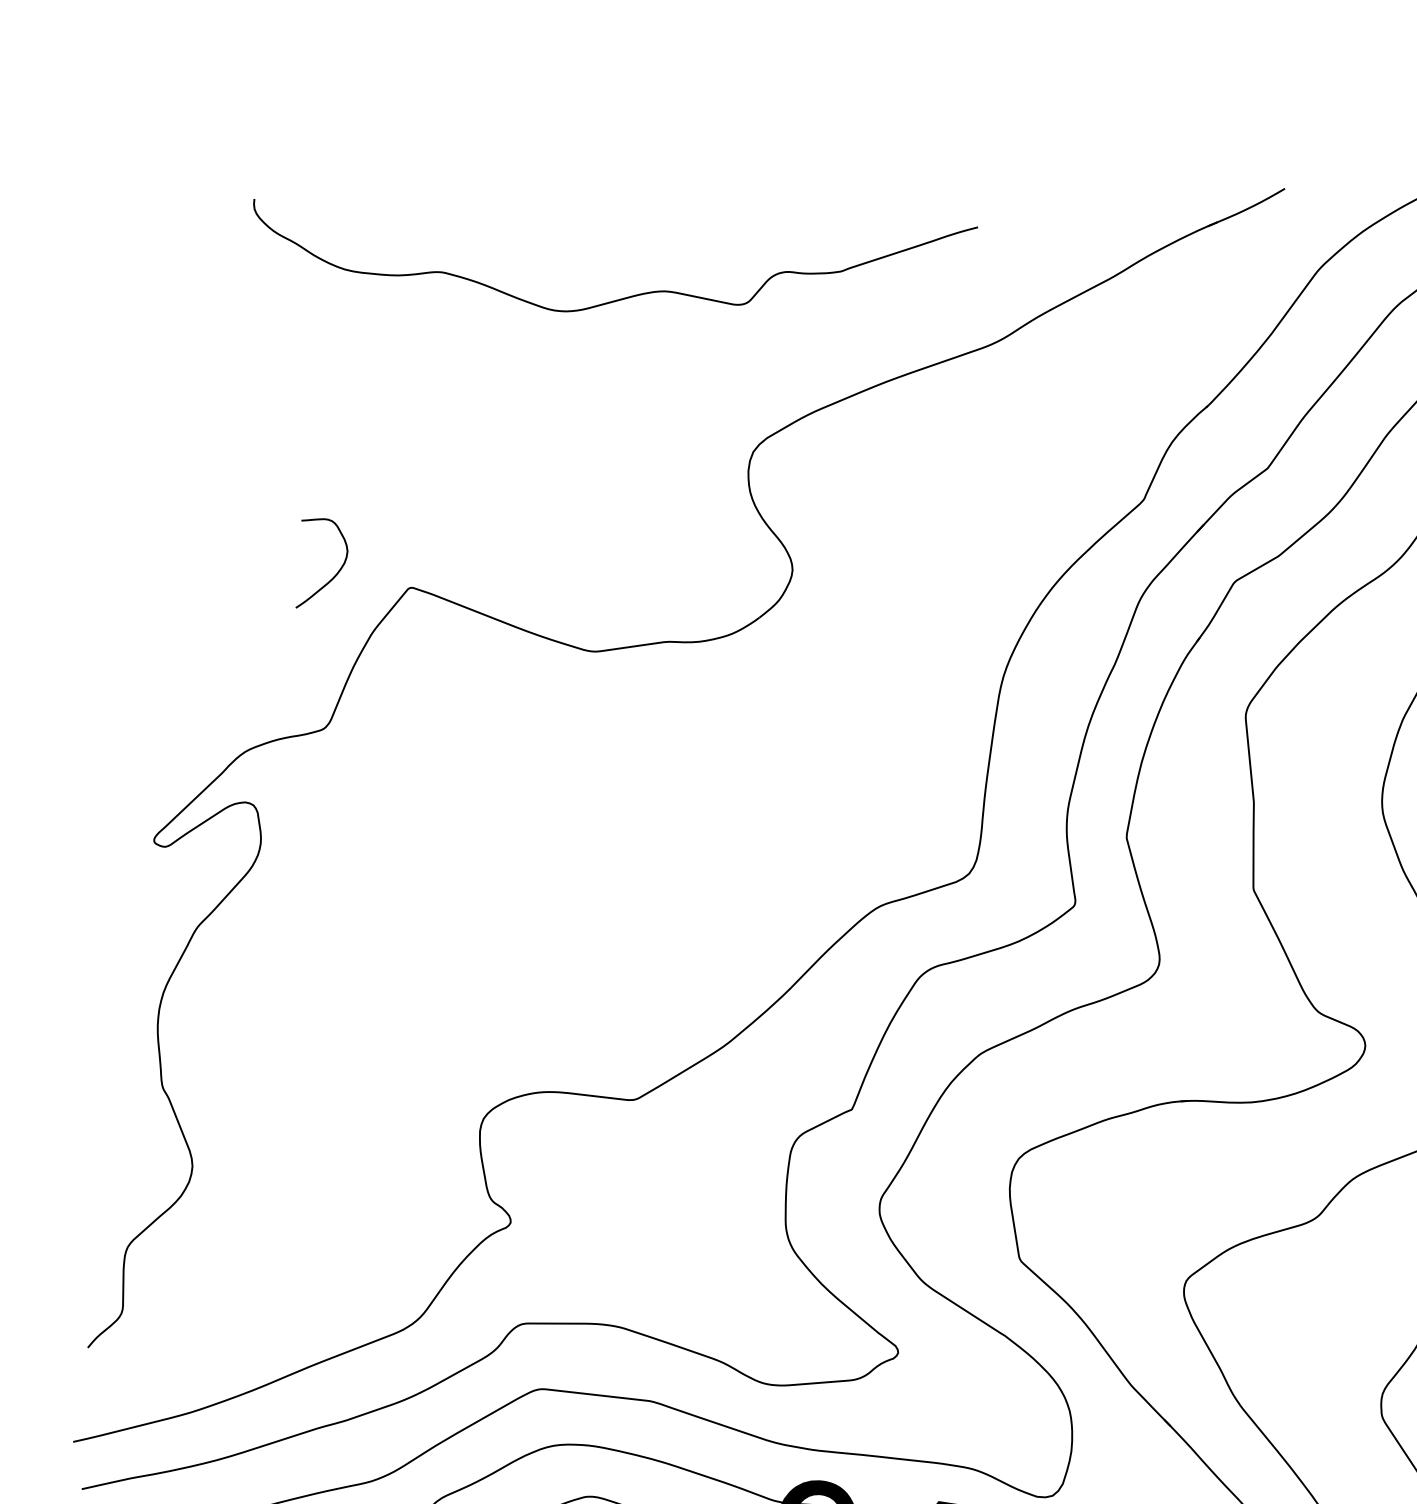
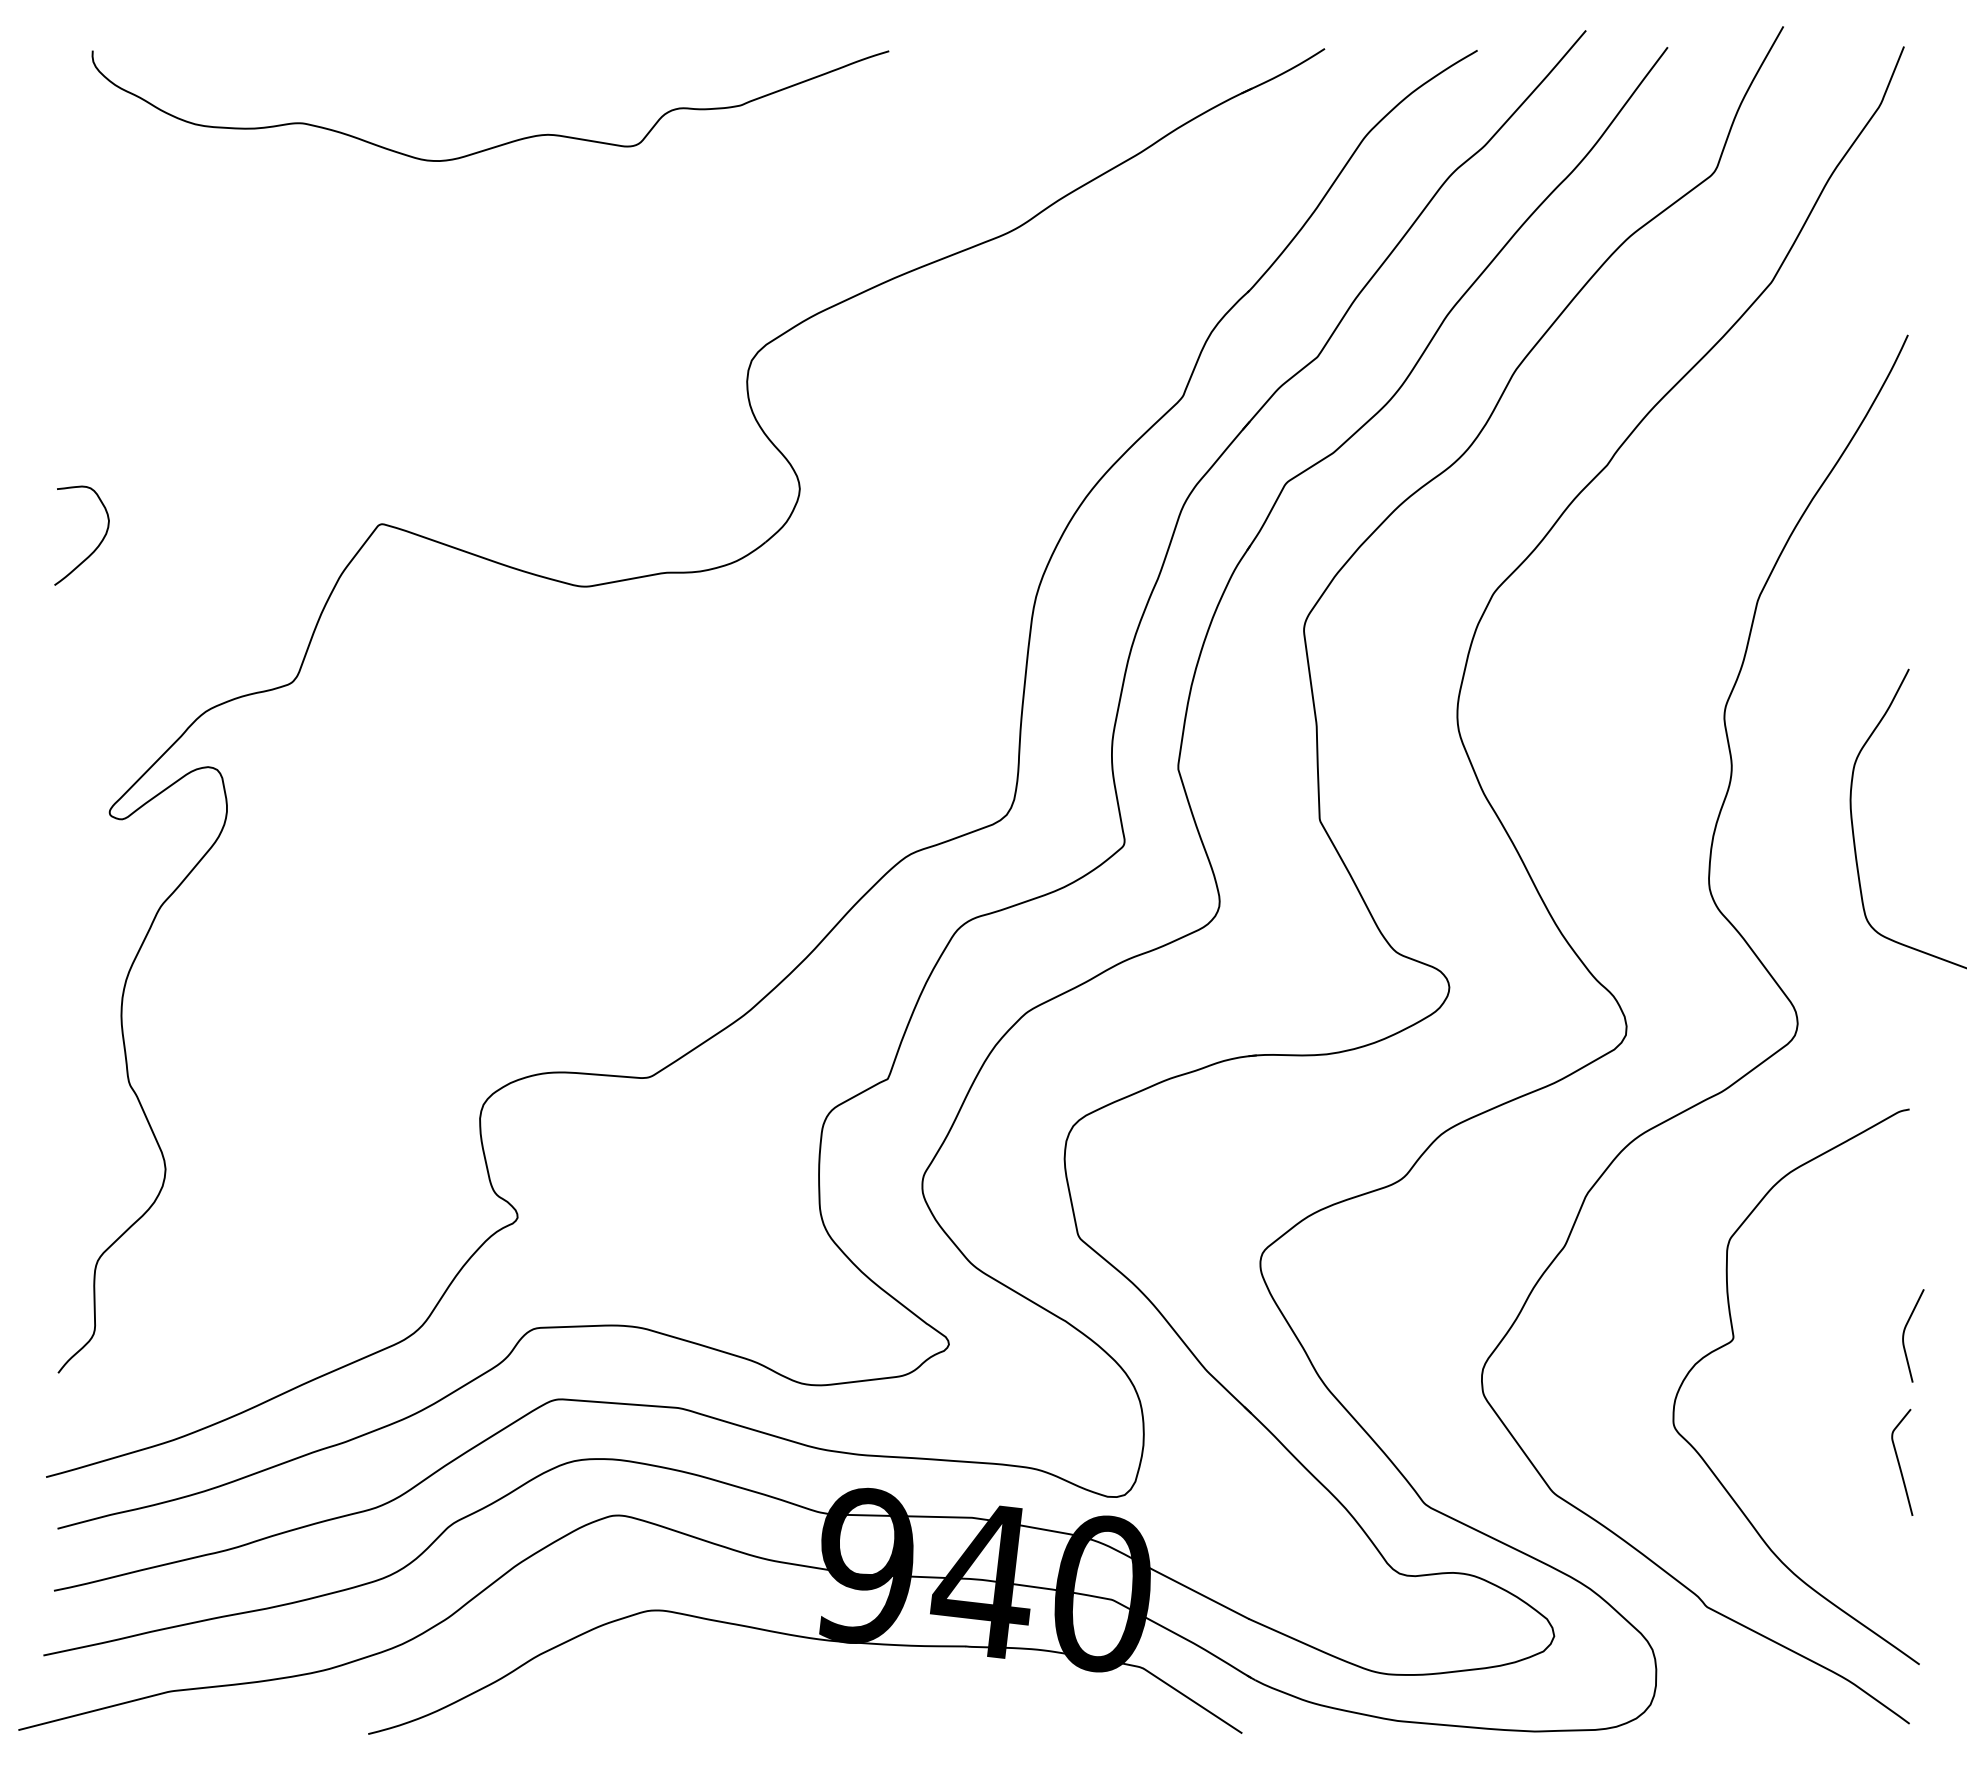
curve: (623, 297) -> (502, 143), moved
curve: (336, 573) -> (97, 545), moved

